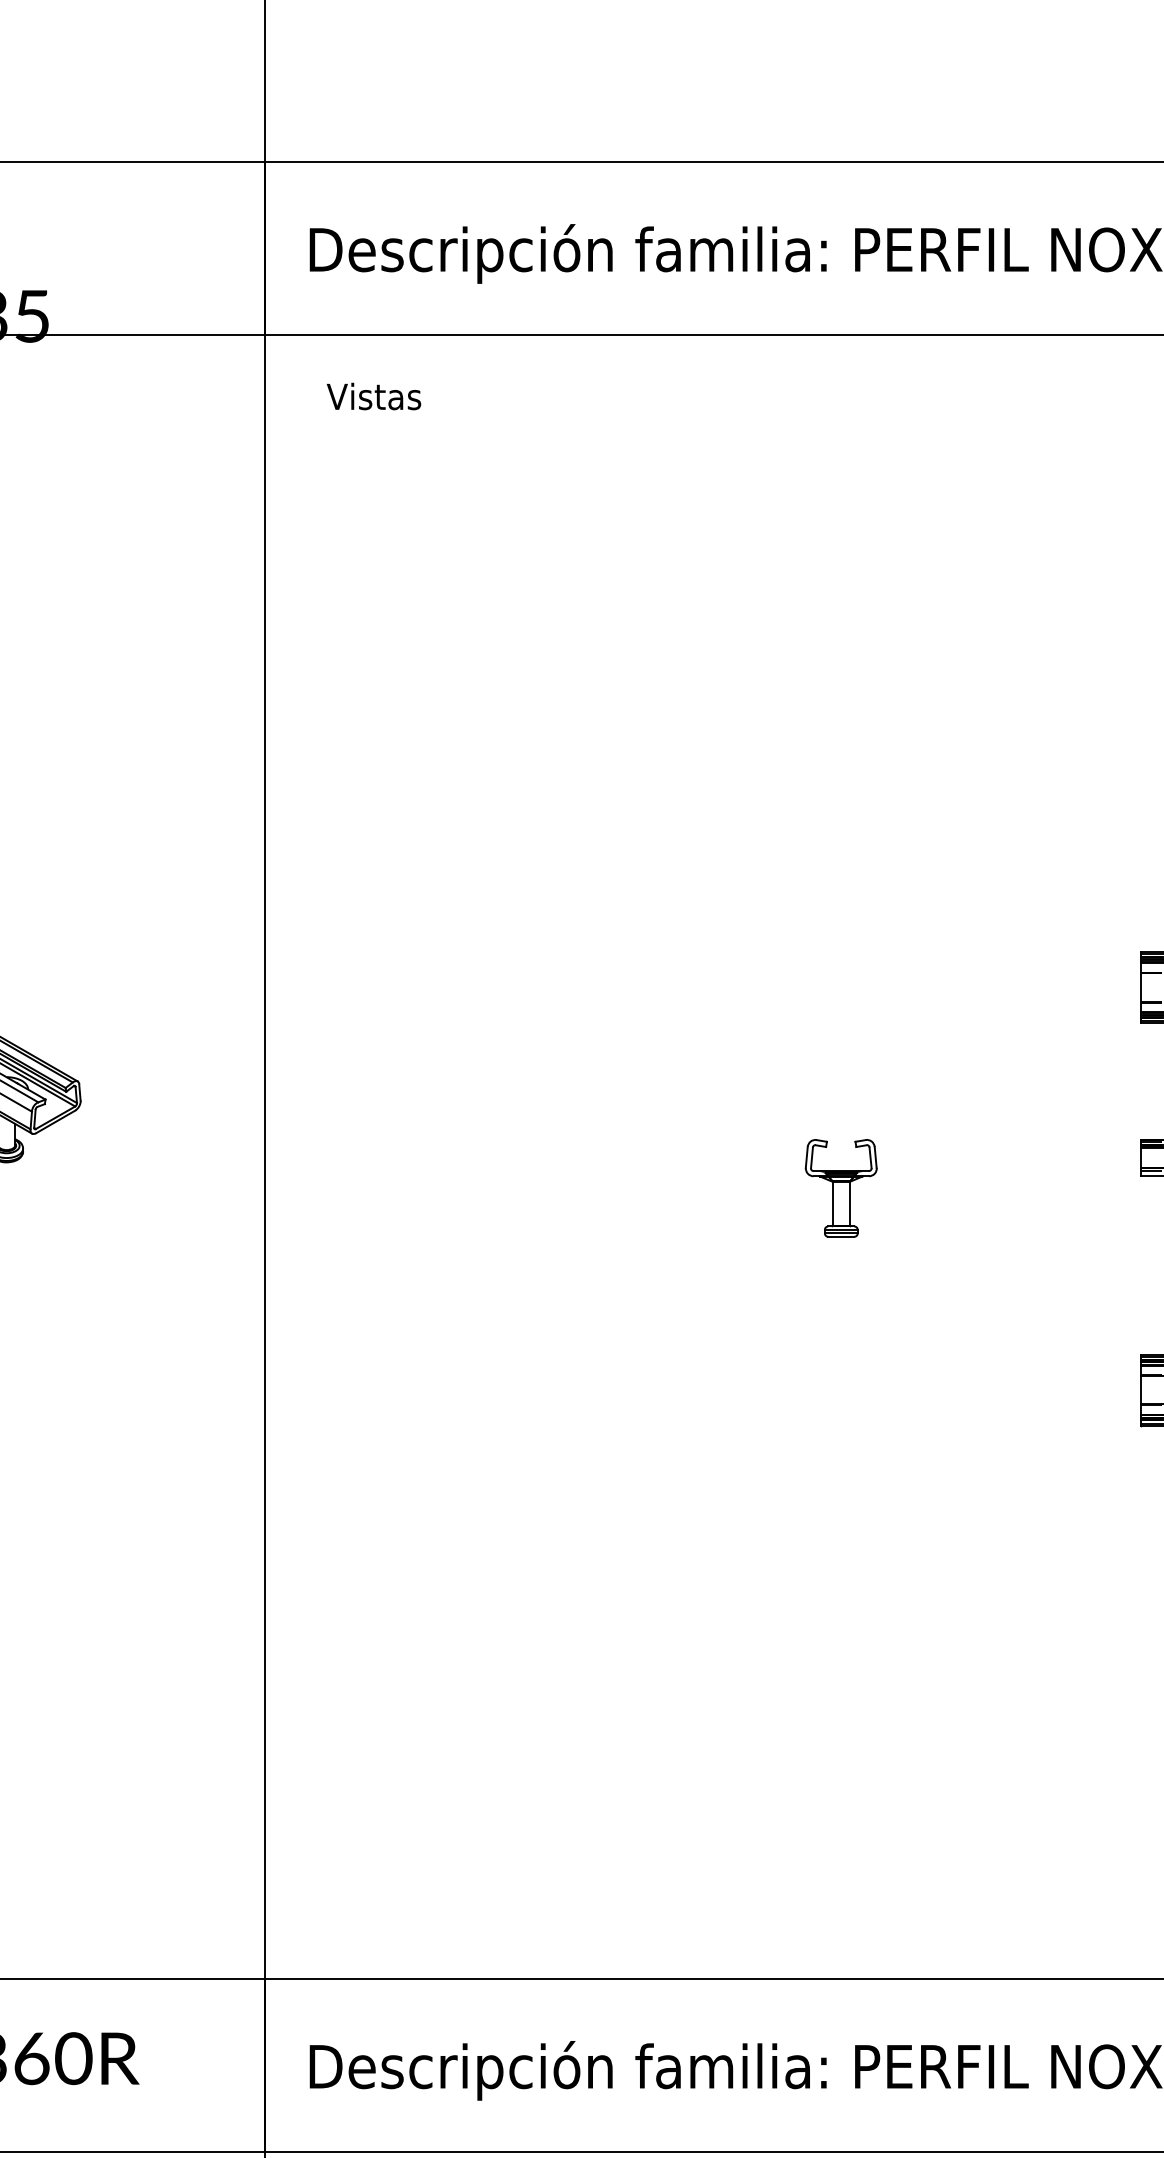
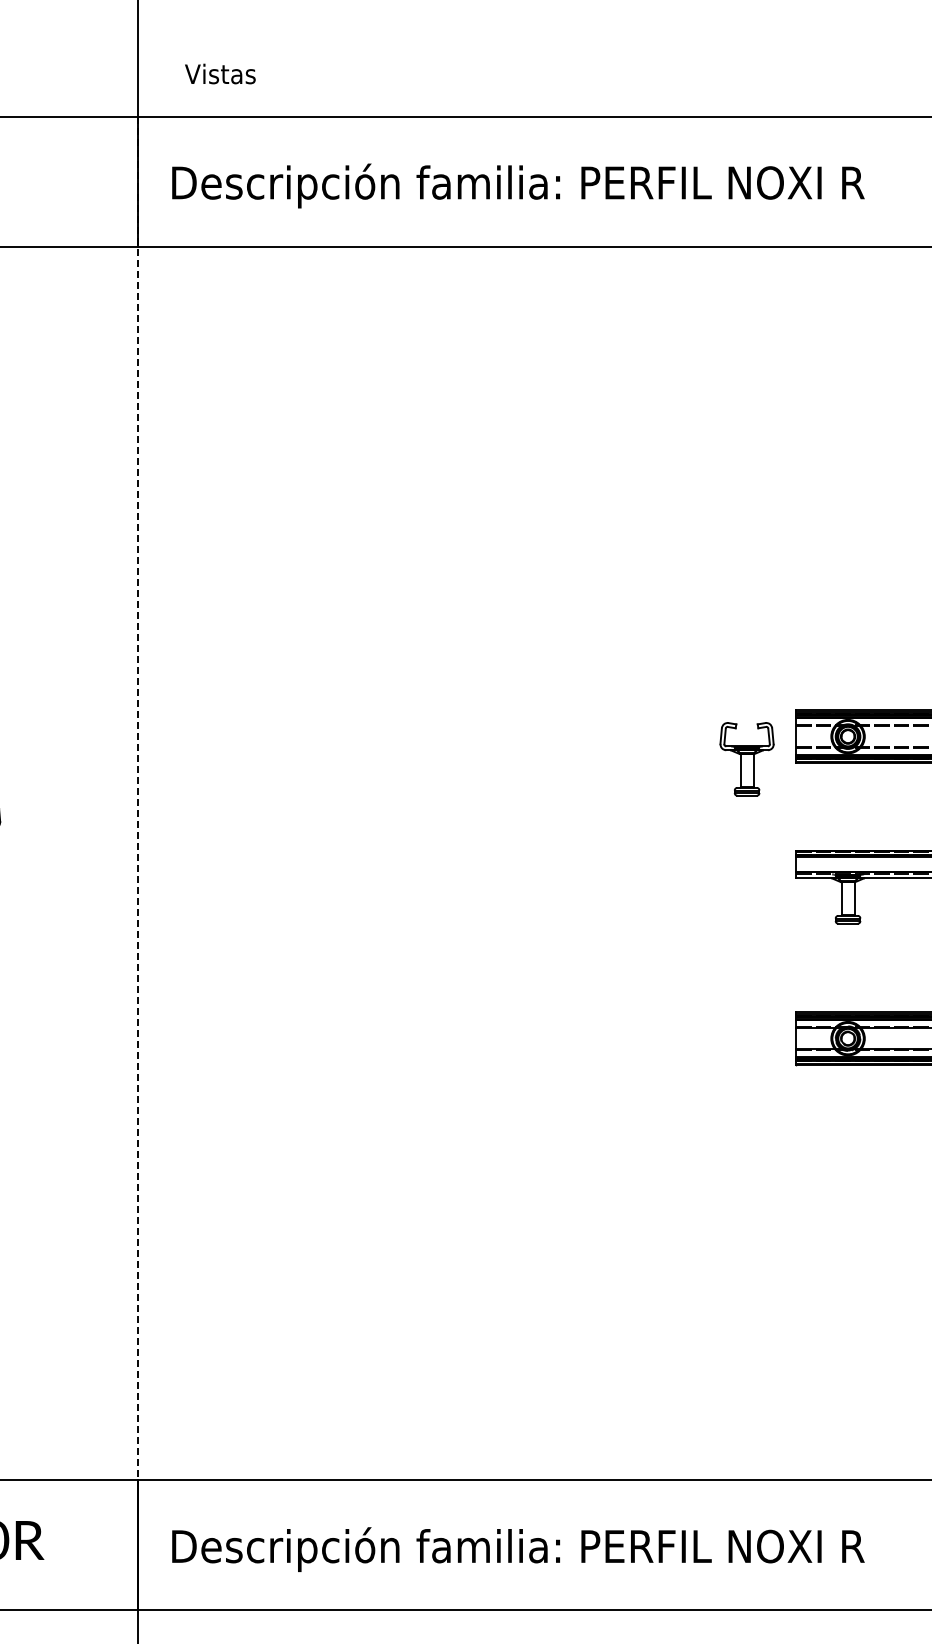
text: (374, 395) -> (220, 73), moved
line: (264, 1070) -> (138, 798), solid -> dashed
part: (840, 1188) -> (746, 759), moved

